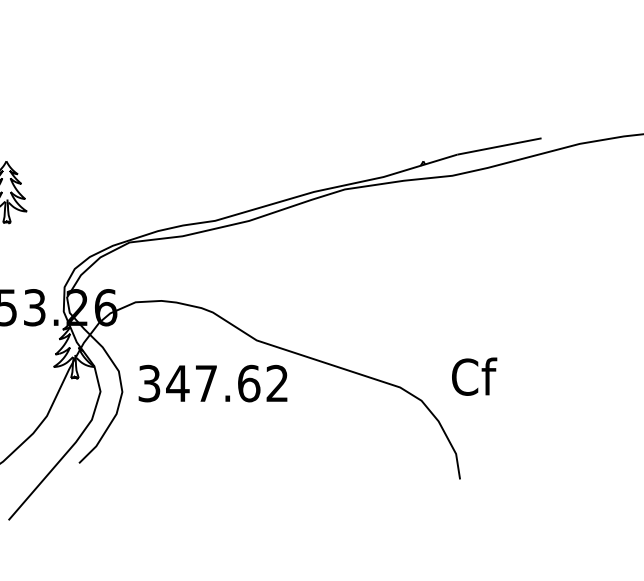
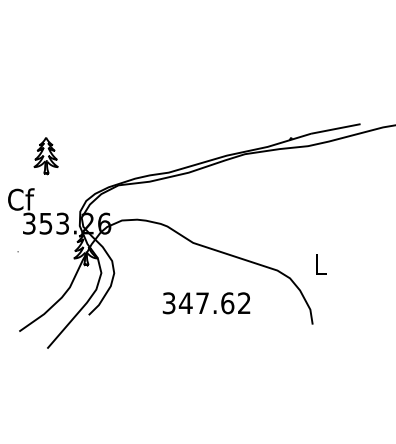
text: (475, 377) -> (321, 264), Cf -> L
text: (213, 383) -> (206, 303), moved

